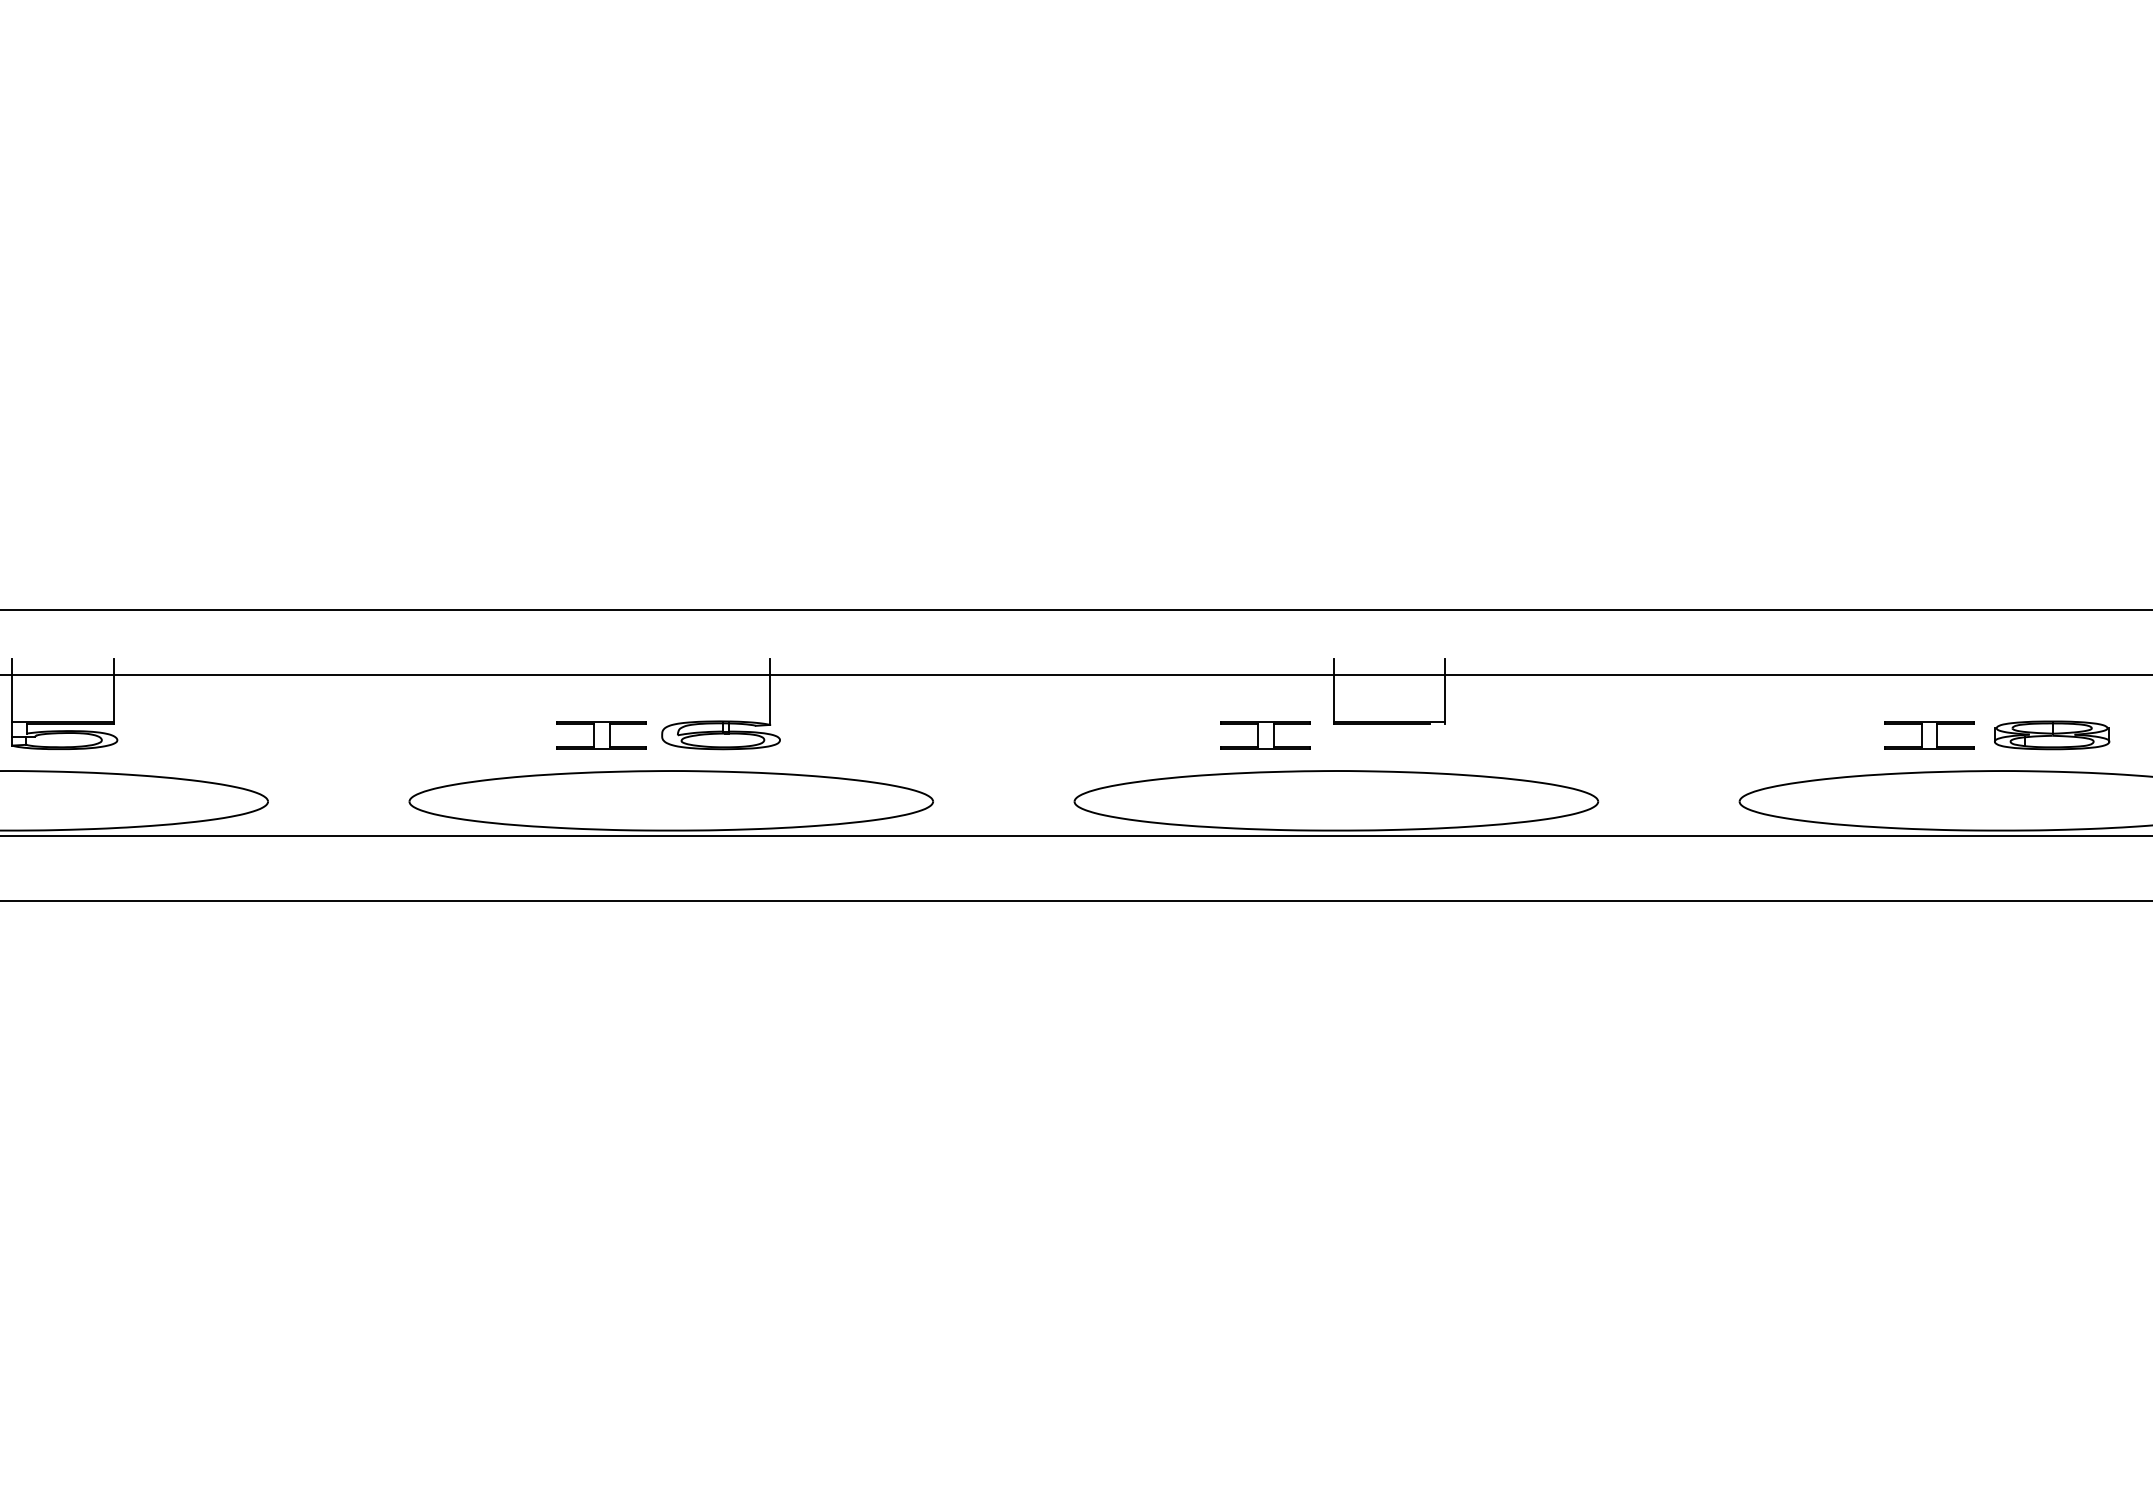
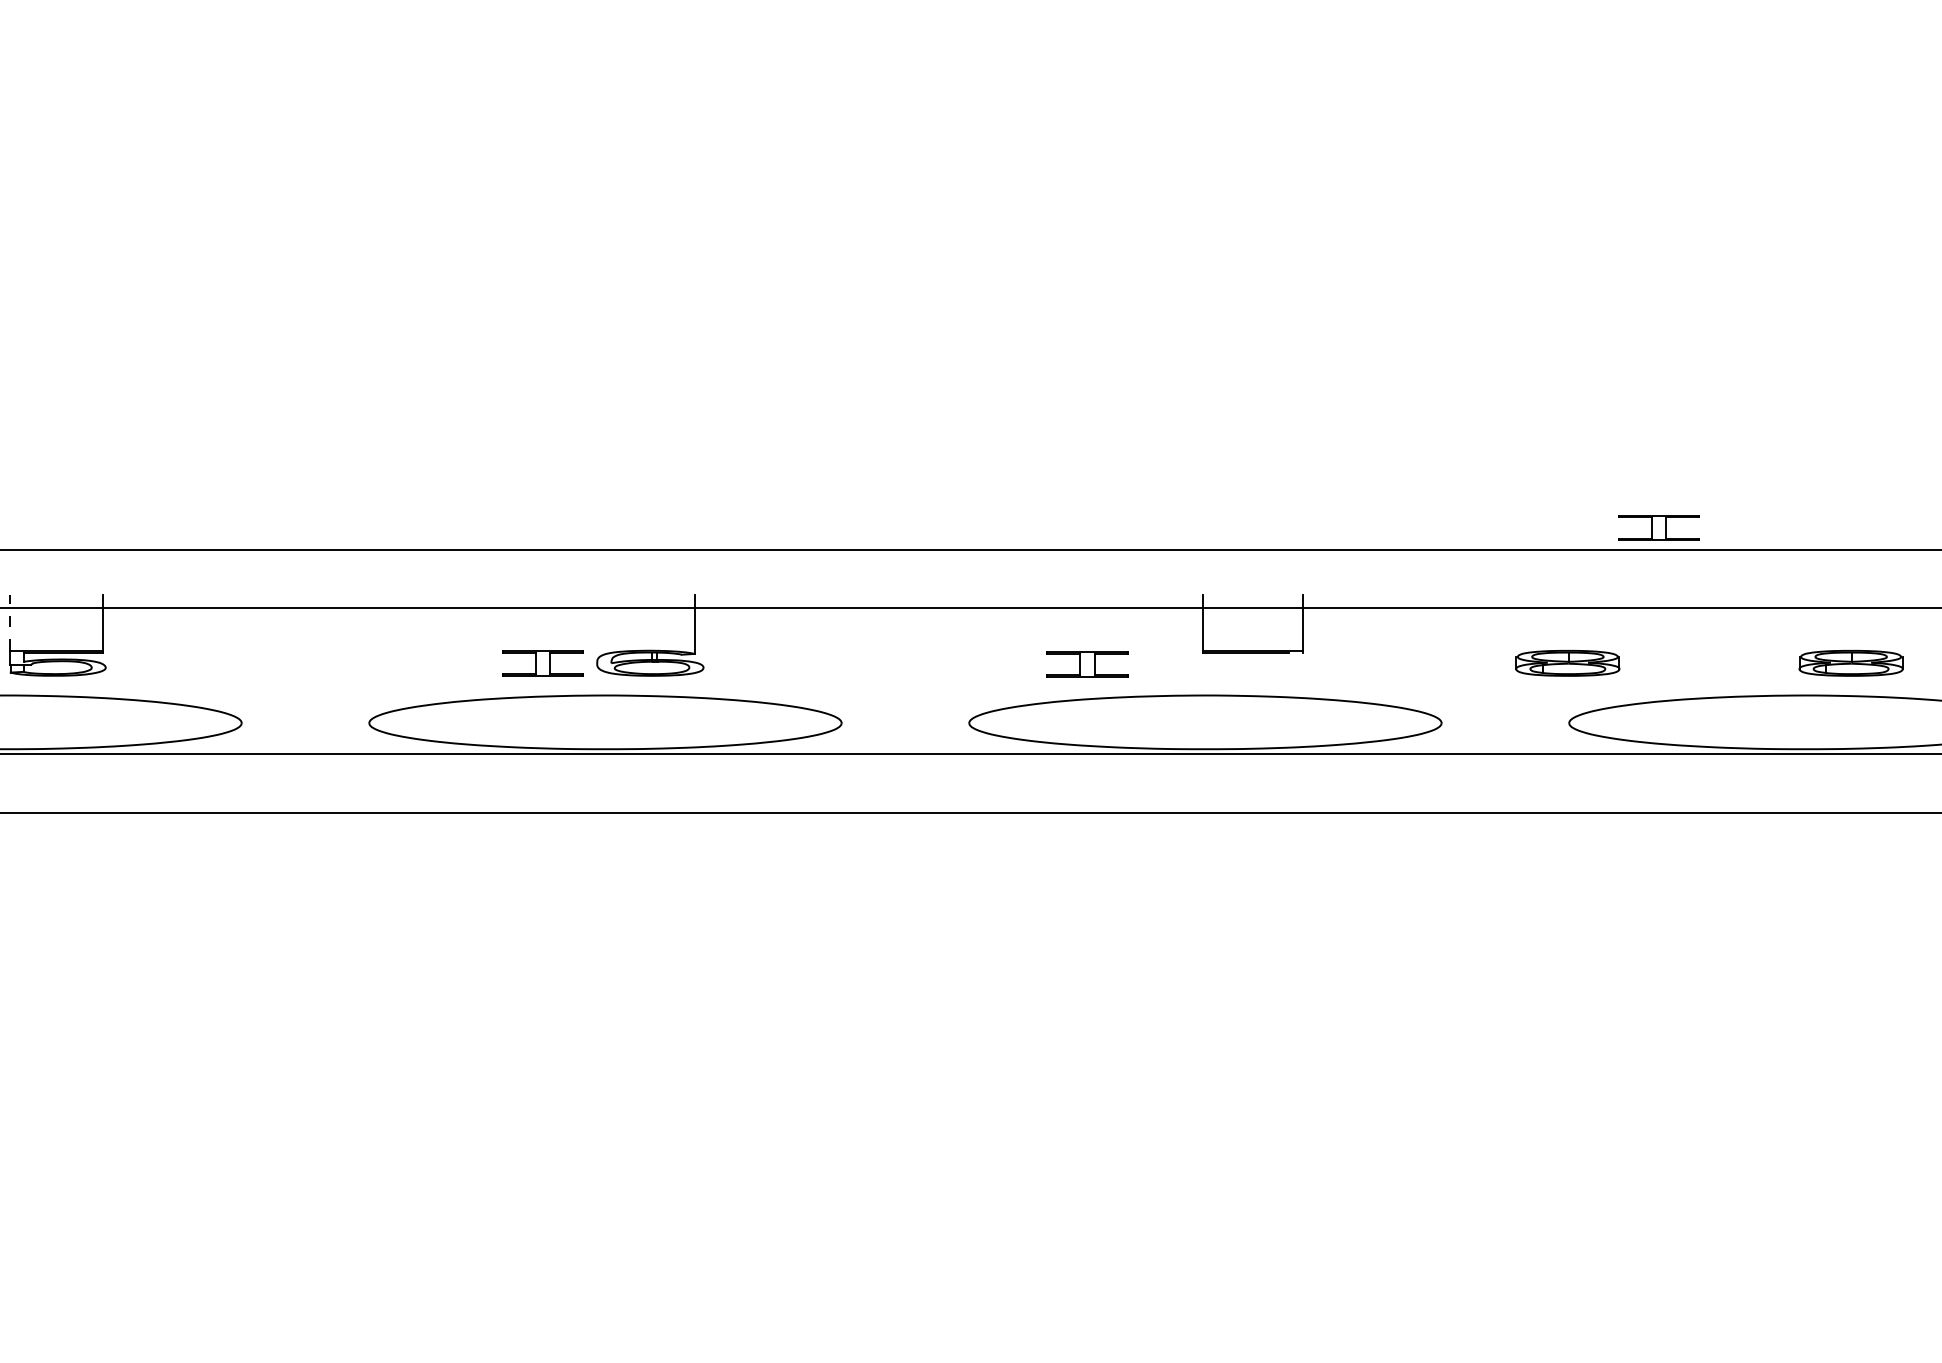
line: (11, 689) -> (10, 621), solid -> dashed
part: (1265, 735) -> (1087, 664), moved
part: (1738, 735) -> (1568, 663), added
part: (1929, 735) -> (1659, 528), moved

